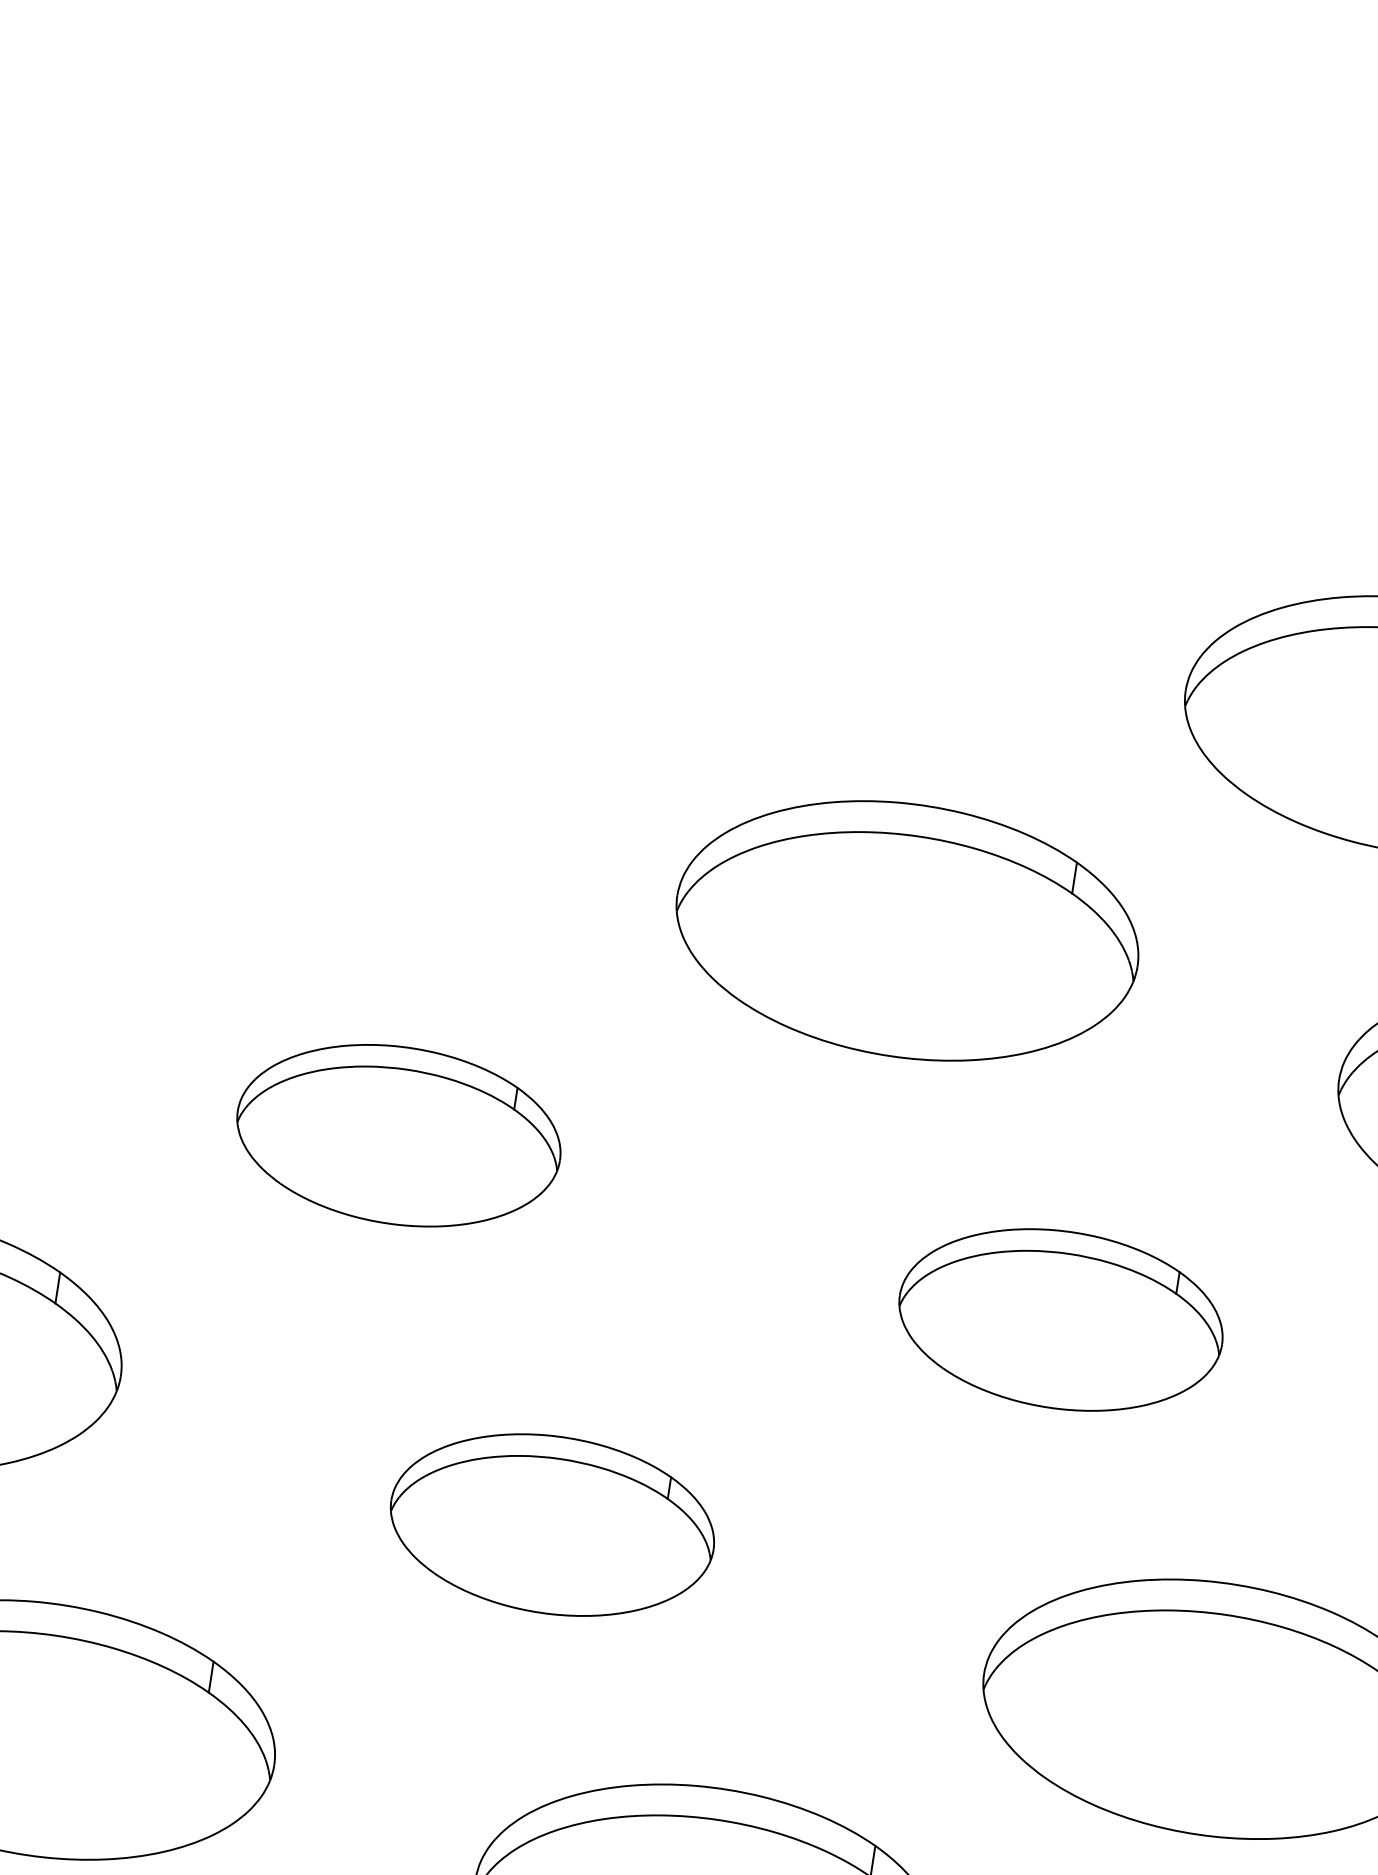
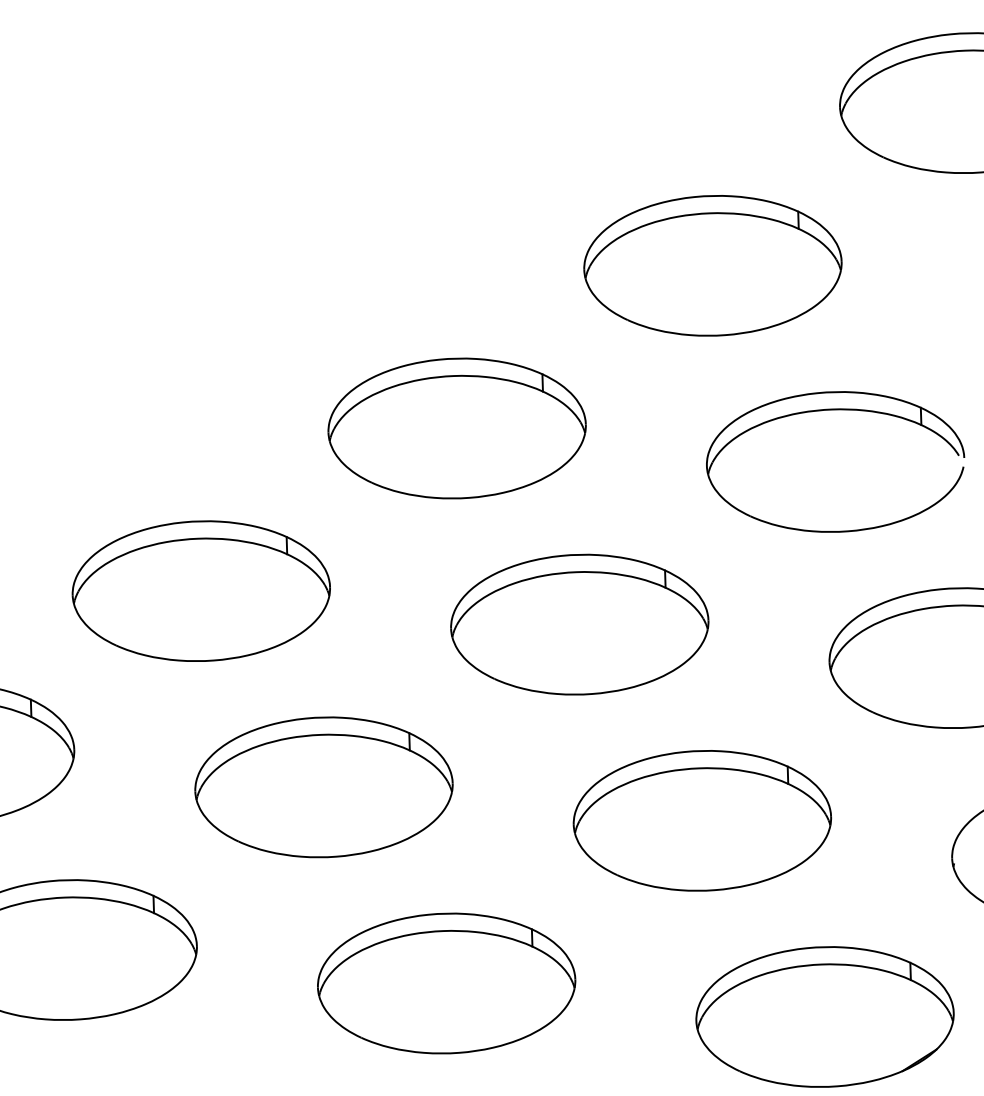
part: (397, 1134) -> (200, 590), size x1.43
part: (1060, 1319) -> (579, 624), size x1.43
part: (551, 1525) -> (323, 787), size x1.43

